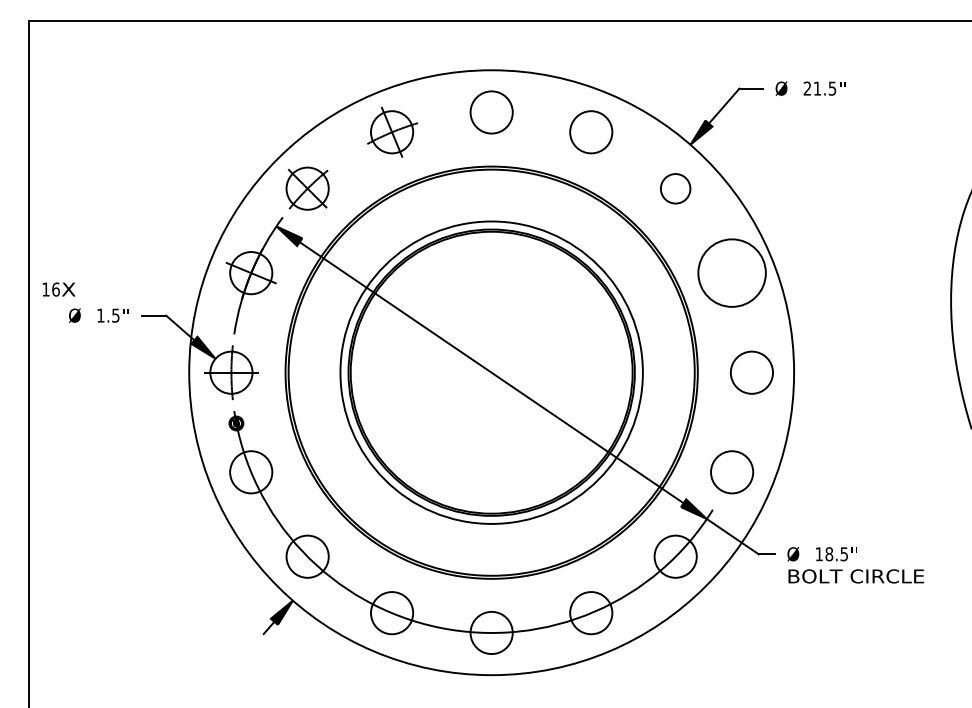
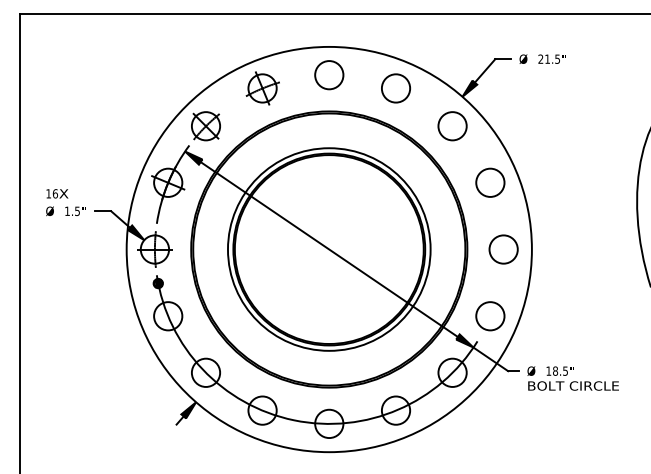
circle: (675, 189) -> (452, 126), size x1.43
circle: (732, 272) -> (490, 182), size x0.62
text: (59, 289) -> (57, 193), moved

